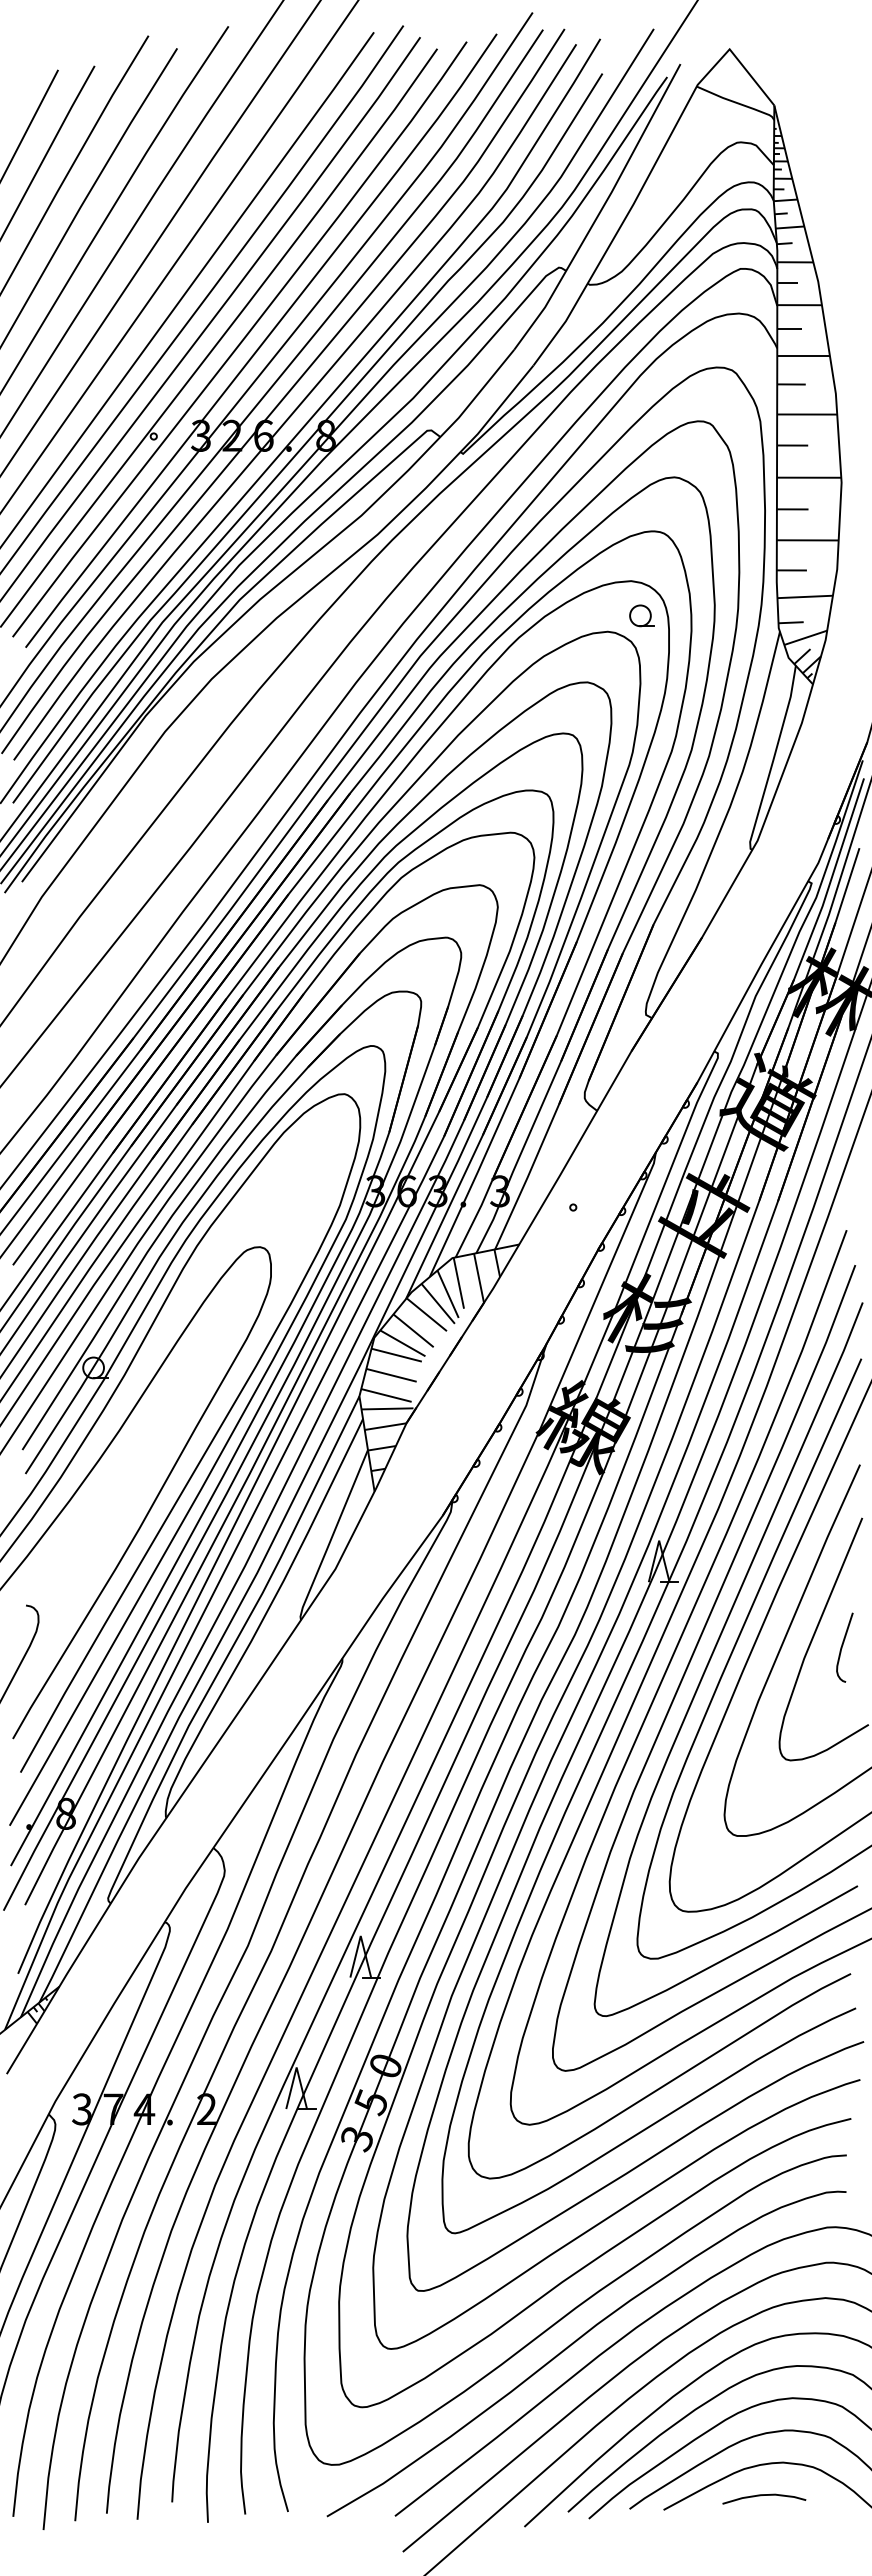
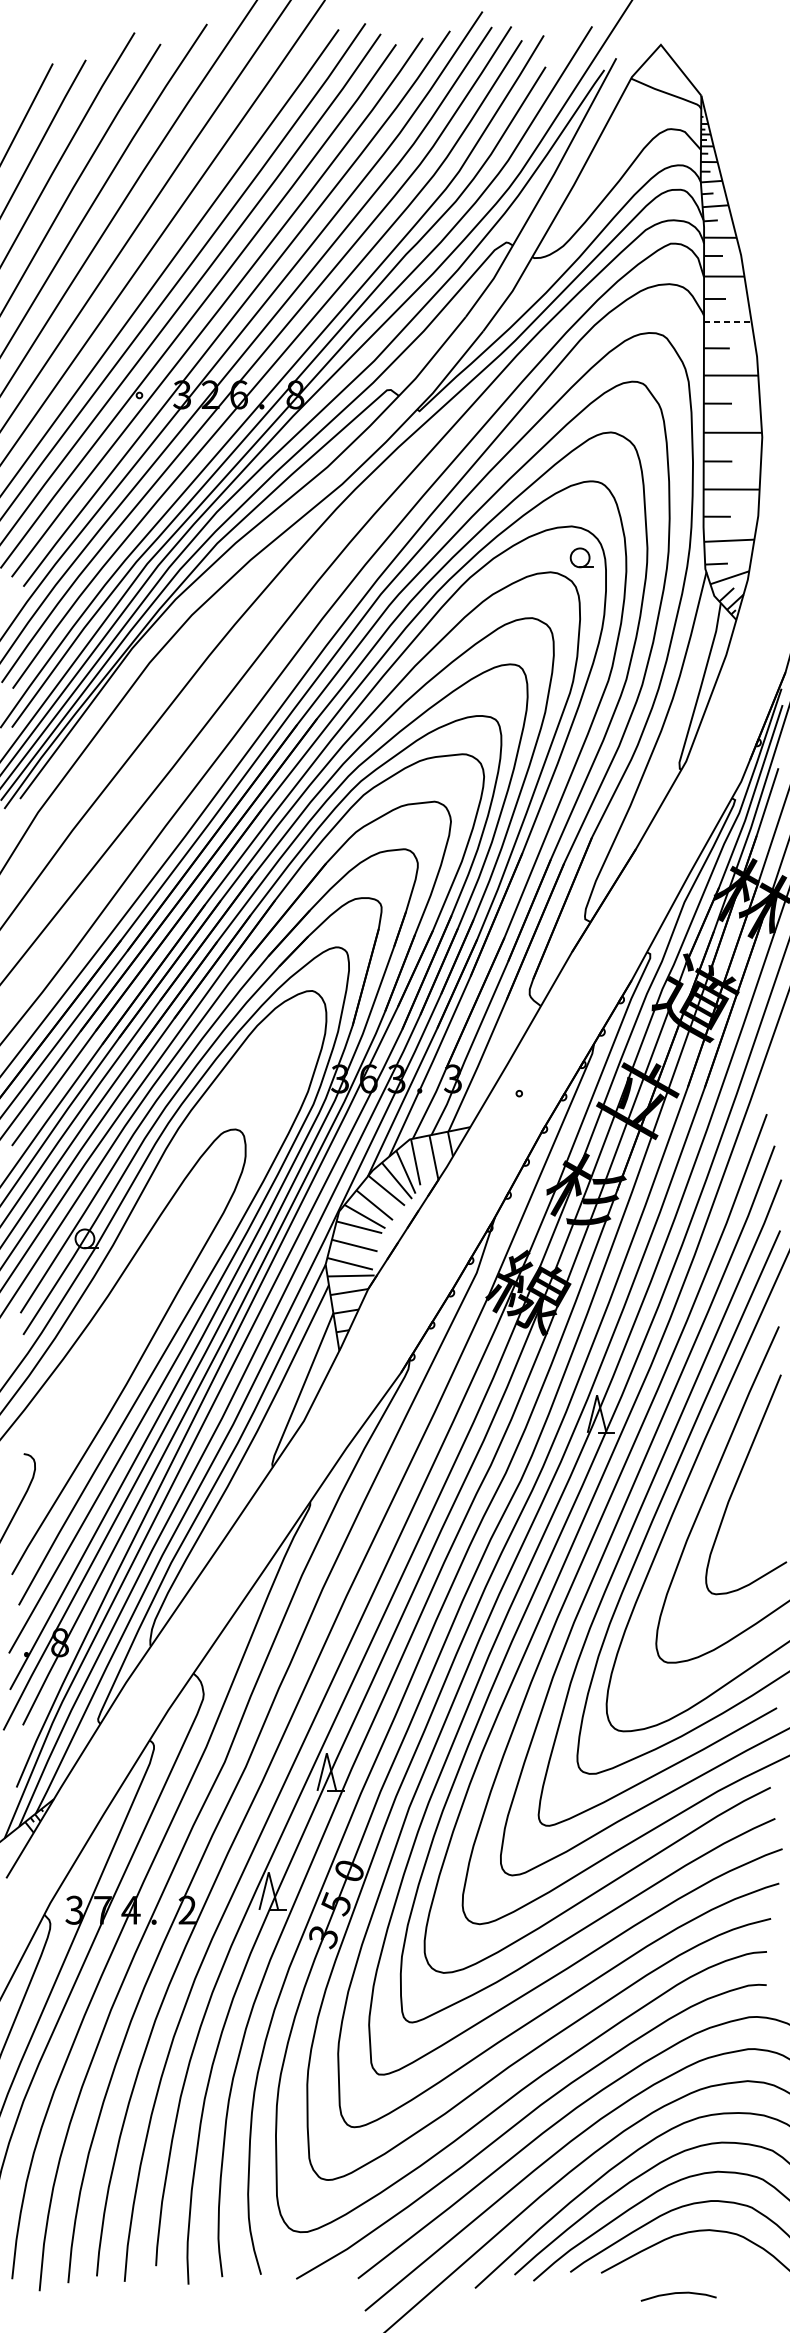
line: (804, 355) -> (728, 322), solid -> dashed
curve: (842, 1647) -> (763, 1492), removed
curve: (764, 2495) -> (678, 2293), moved

